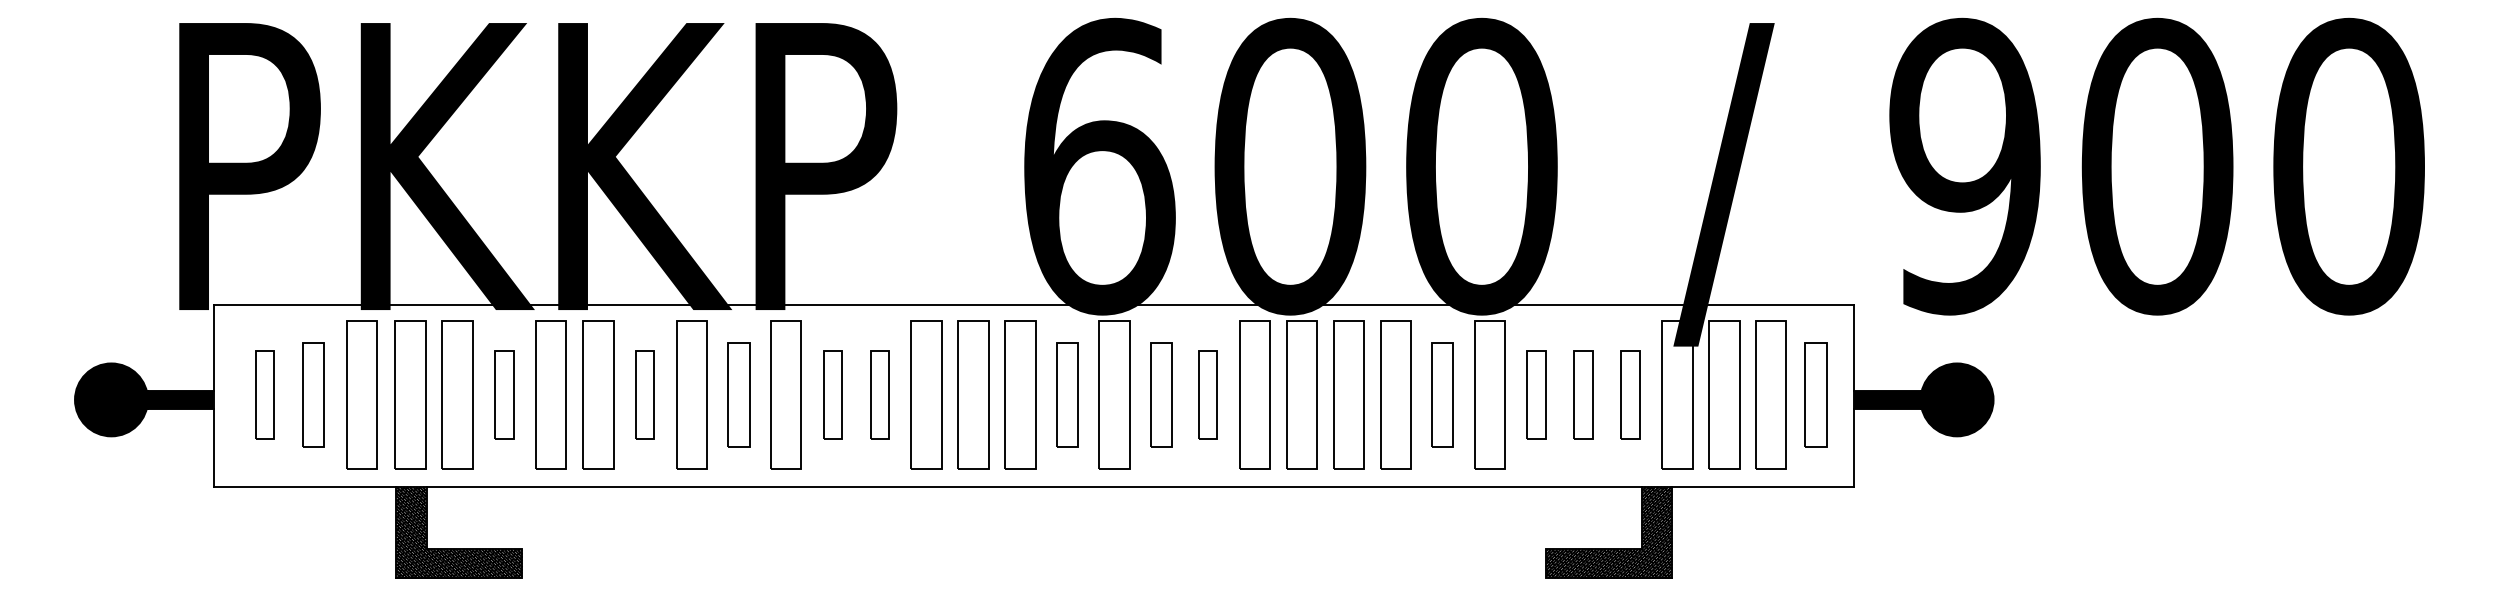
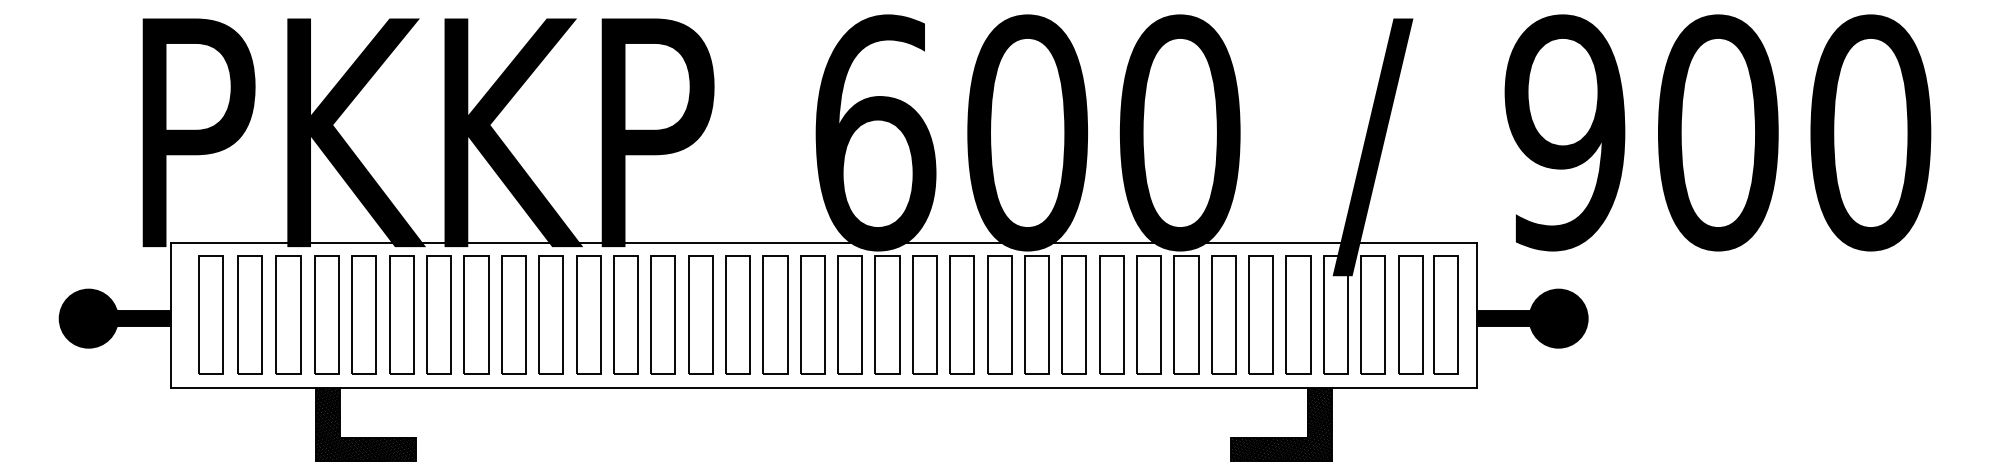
part: (264, 394) -> (210, 314), size x1.67
part: (313, 394) -> (249, 314), size x1.43
part: (504, 394) -> (401, 314), size x1.67
part: (644, 394) -> (513, 314), size x1.67
part: (738, 394) -> (588, 314), size x1.43
part: (832, 394) -> (663, 314), size x1.67
part: (879, 394) -> (700, 314), size x1.67
part: (1067, 394) -> (850, 314), size x1.43
part: (1160, 394) -> (924, 314), size x1.43
part: (1207, 394) -> (961, 314), size x1.67
part: (1442, 394) -> (1148, 314), size x1.43
part: (1536, 394) -> (1223, 314), size x1.67
part: (1583, 394) -> (1261, 314), size x1.67
part: (1630, 394) -> (1298, 314), size x1.67
part: (1815, 394) -> (1445, 314), size x1.43

